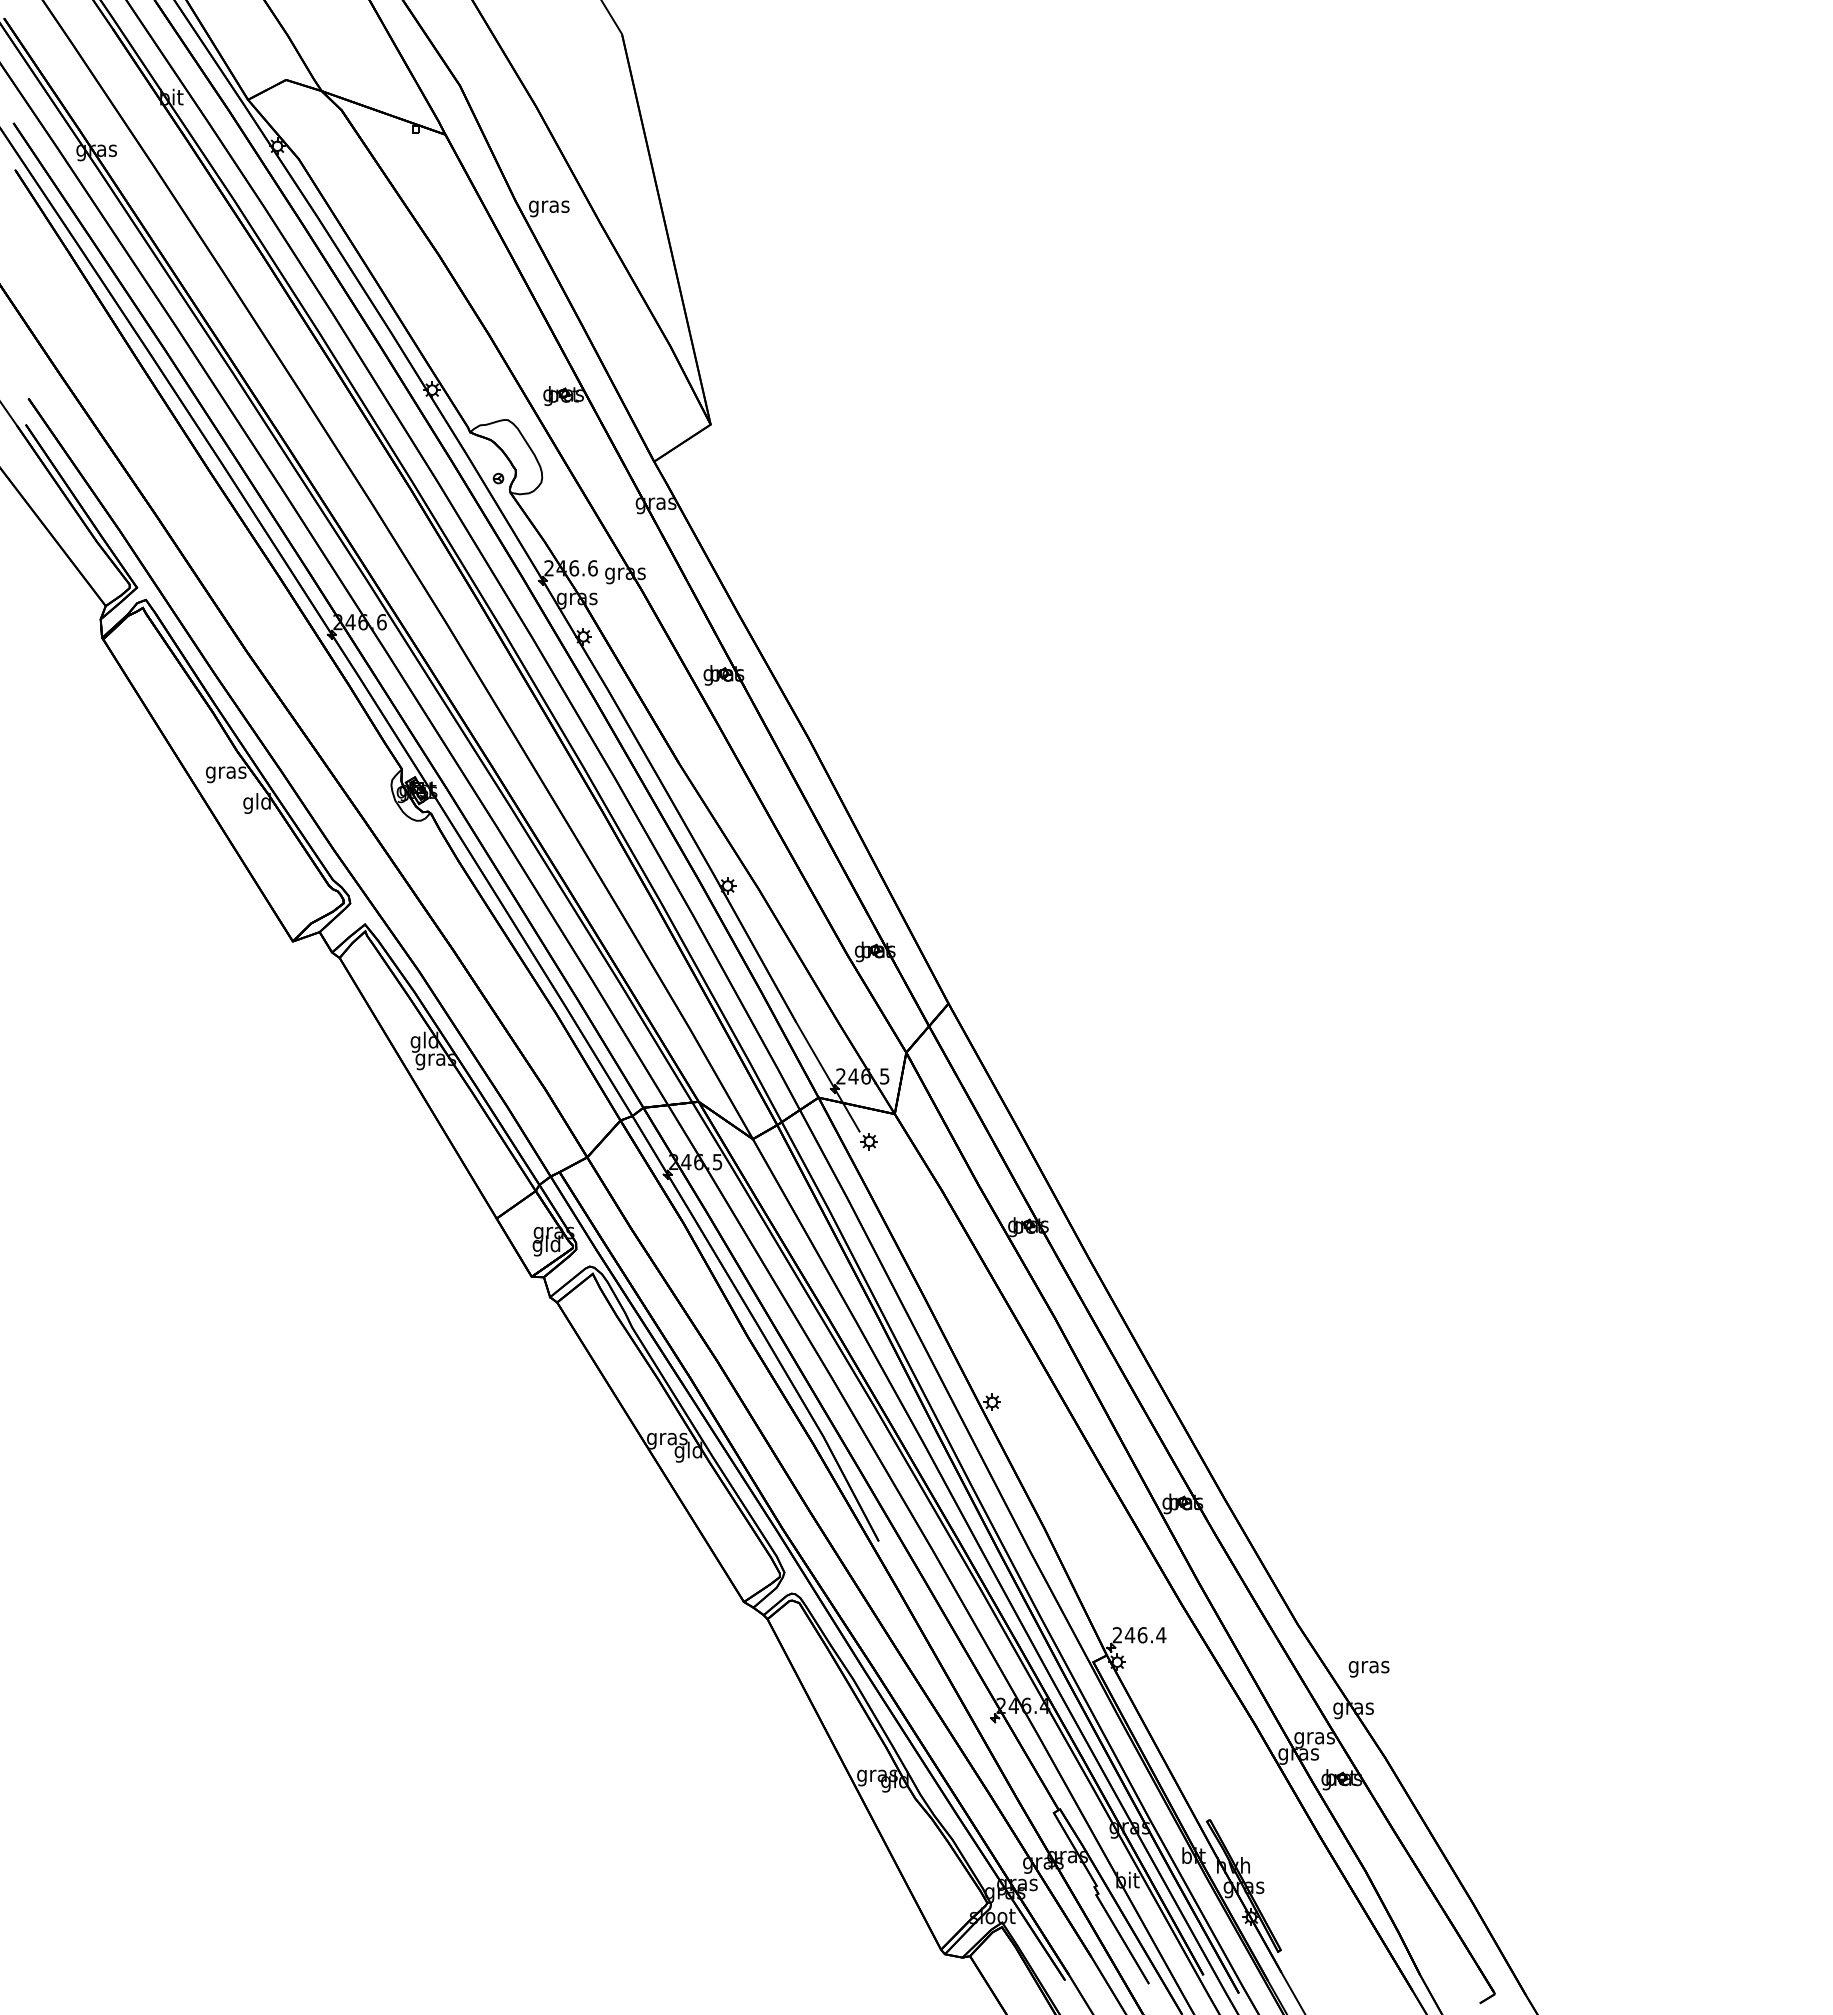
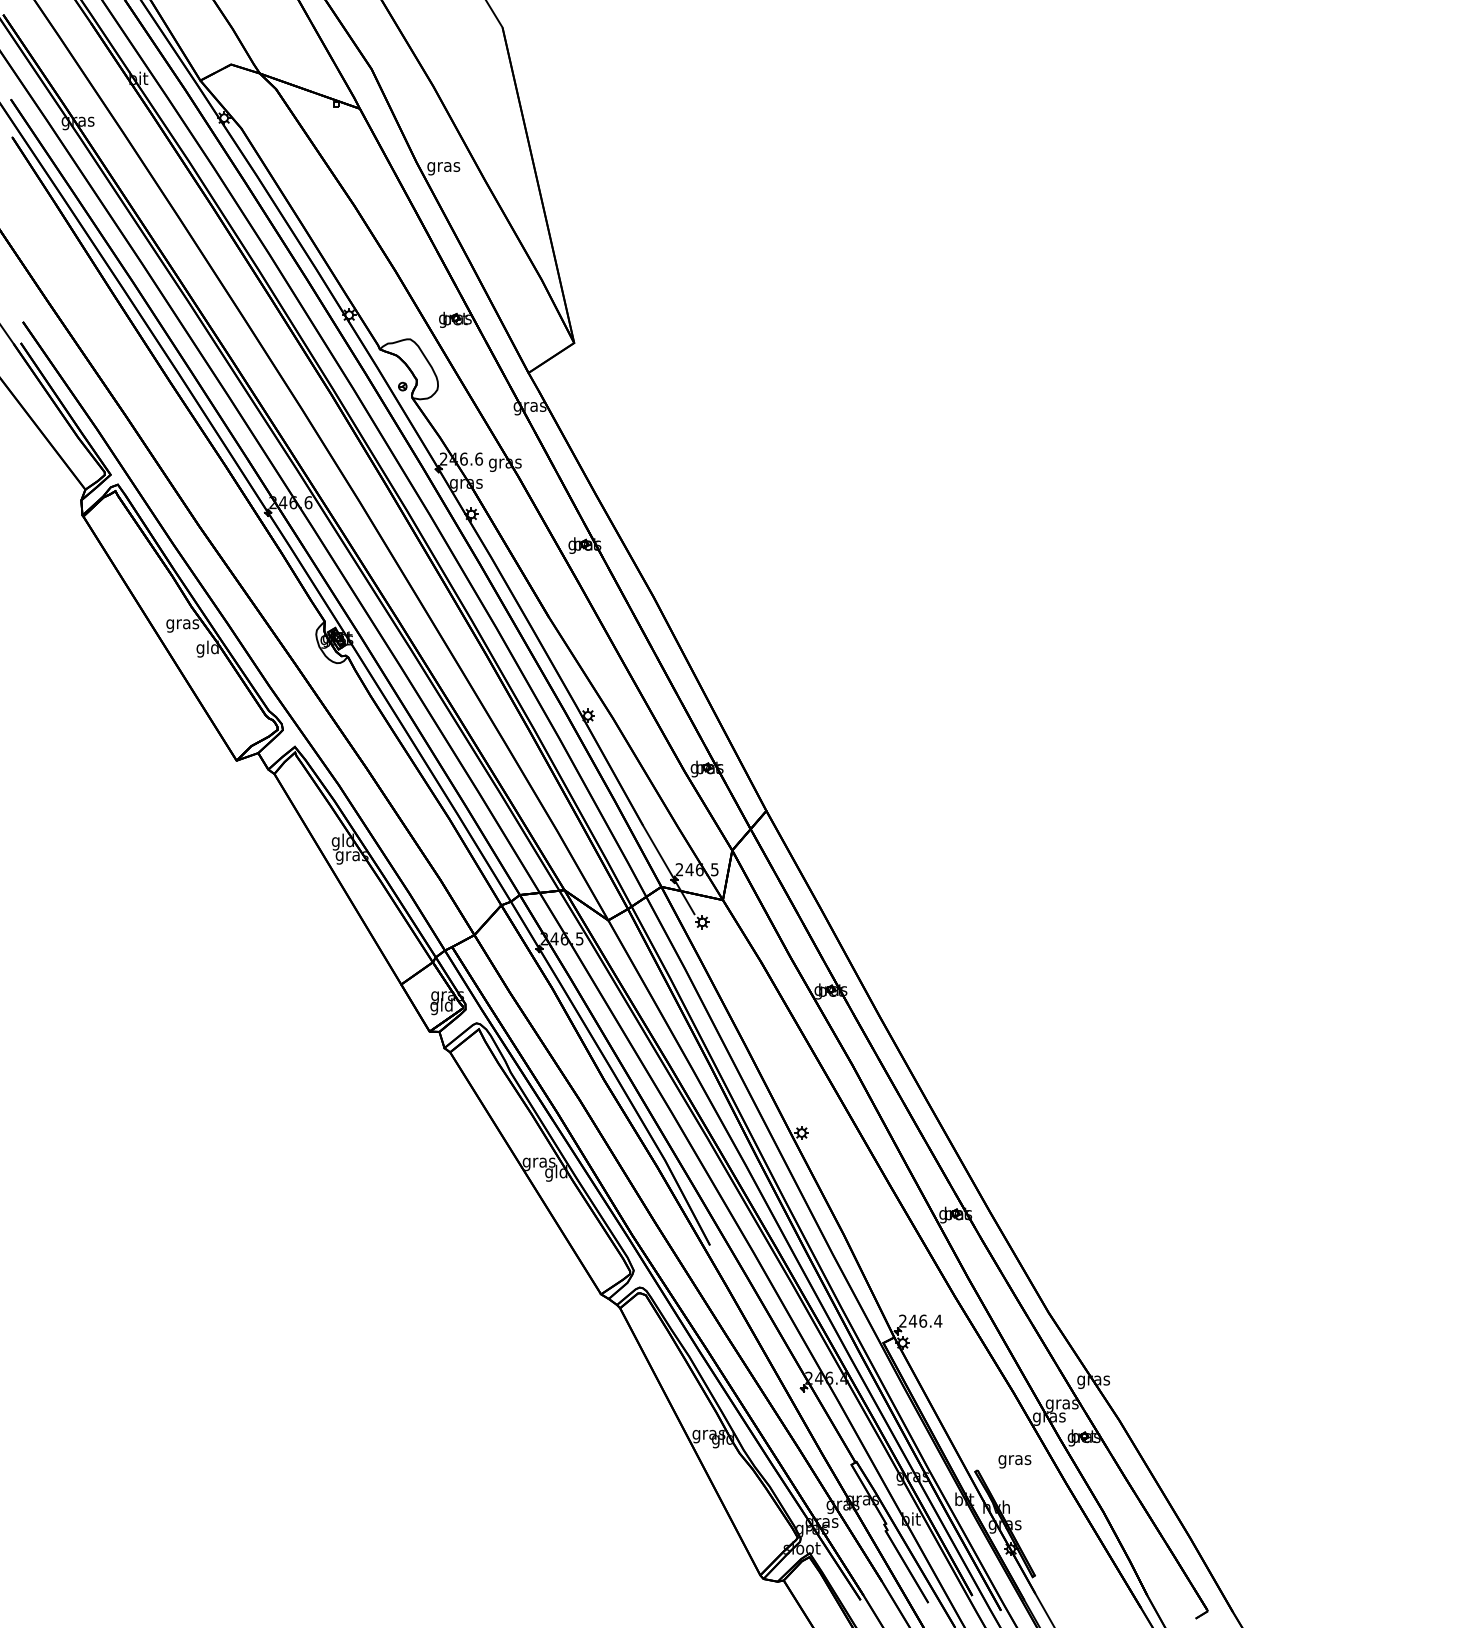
text: (1368, 1669) -> (1014, 1462), moved

